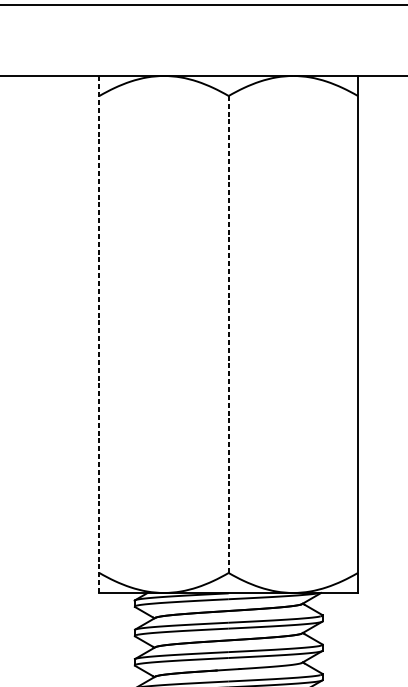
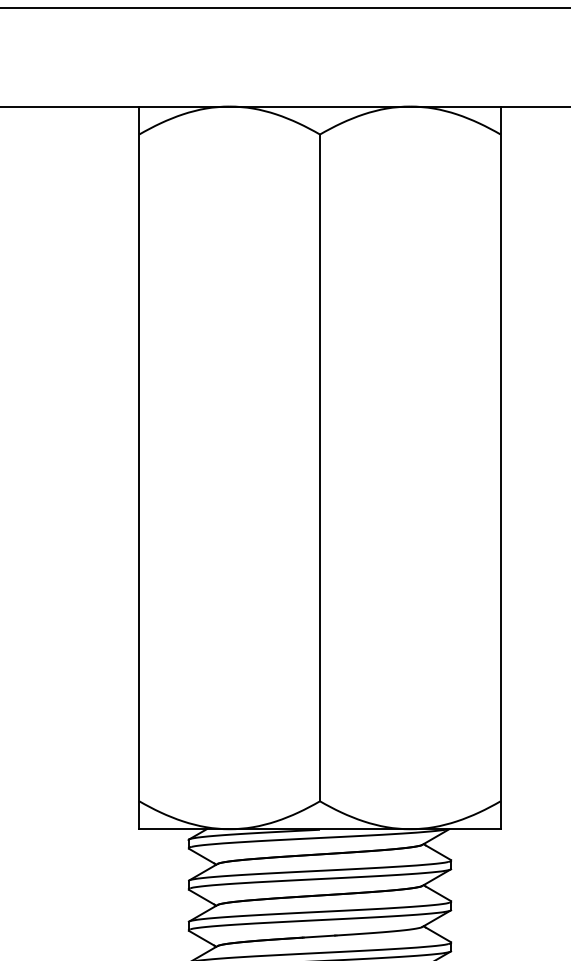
line: (99, 334) -> (139, 467), dashed -> solid
line: (229, 334) -> (320, 467), dashed -> solid

